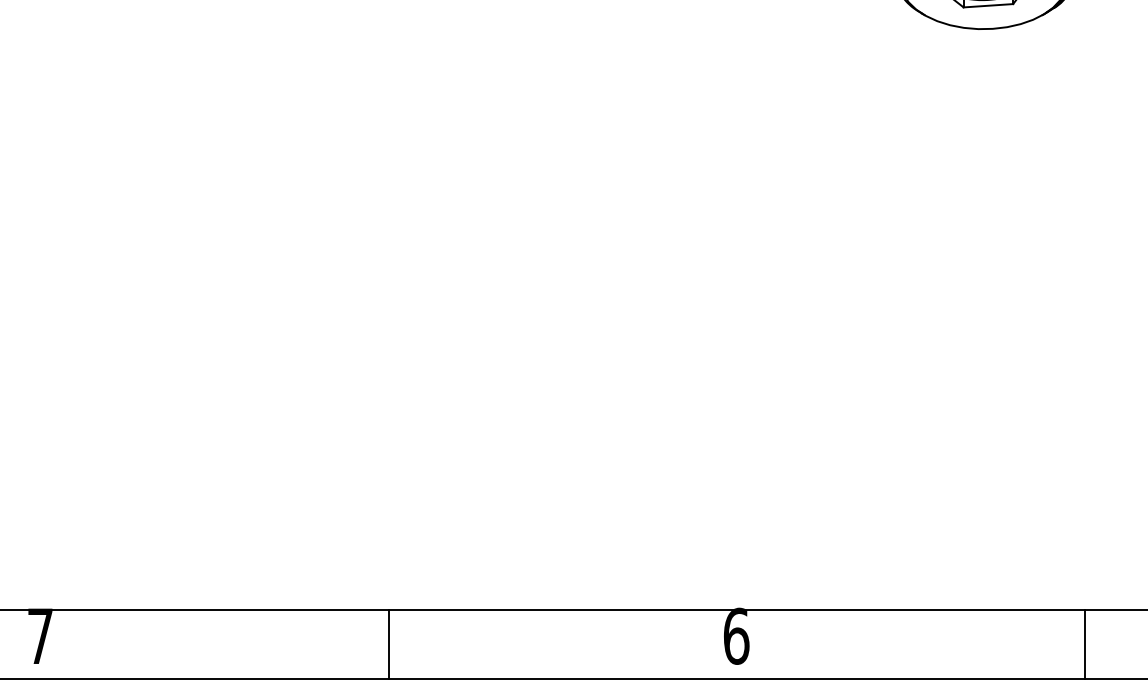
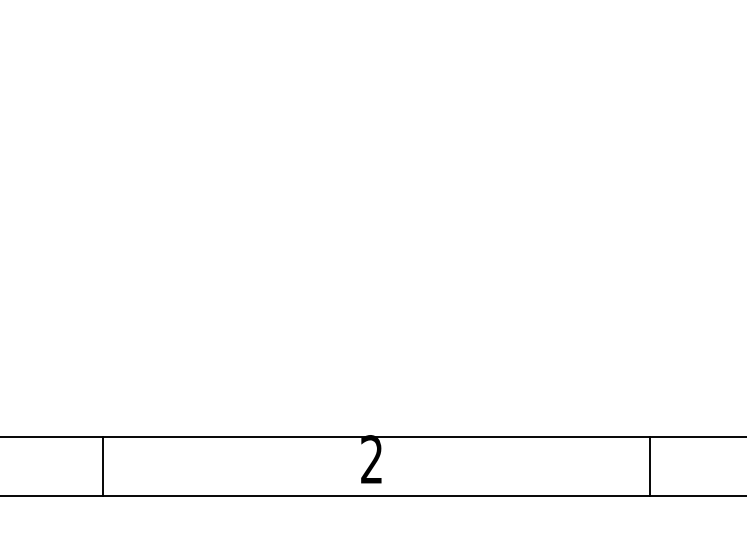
text: (736, 635) -> (371, 458), 6 -> 2
line: (389, 644) -> (103, 466), moved
line: (1085, 644) -> (649, 466), moved

